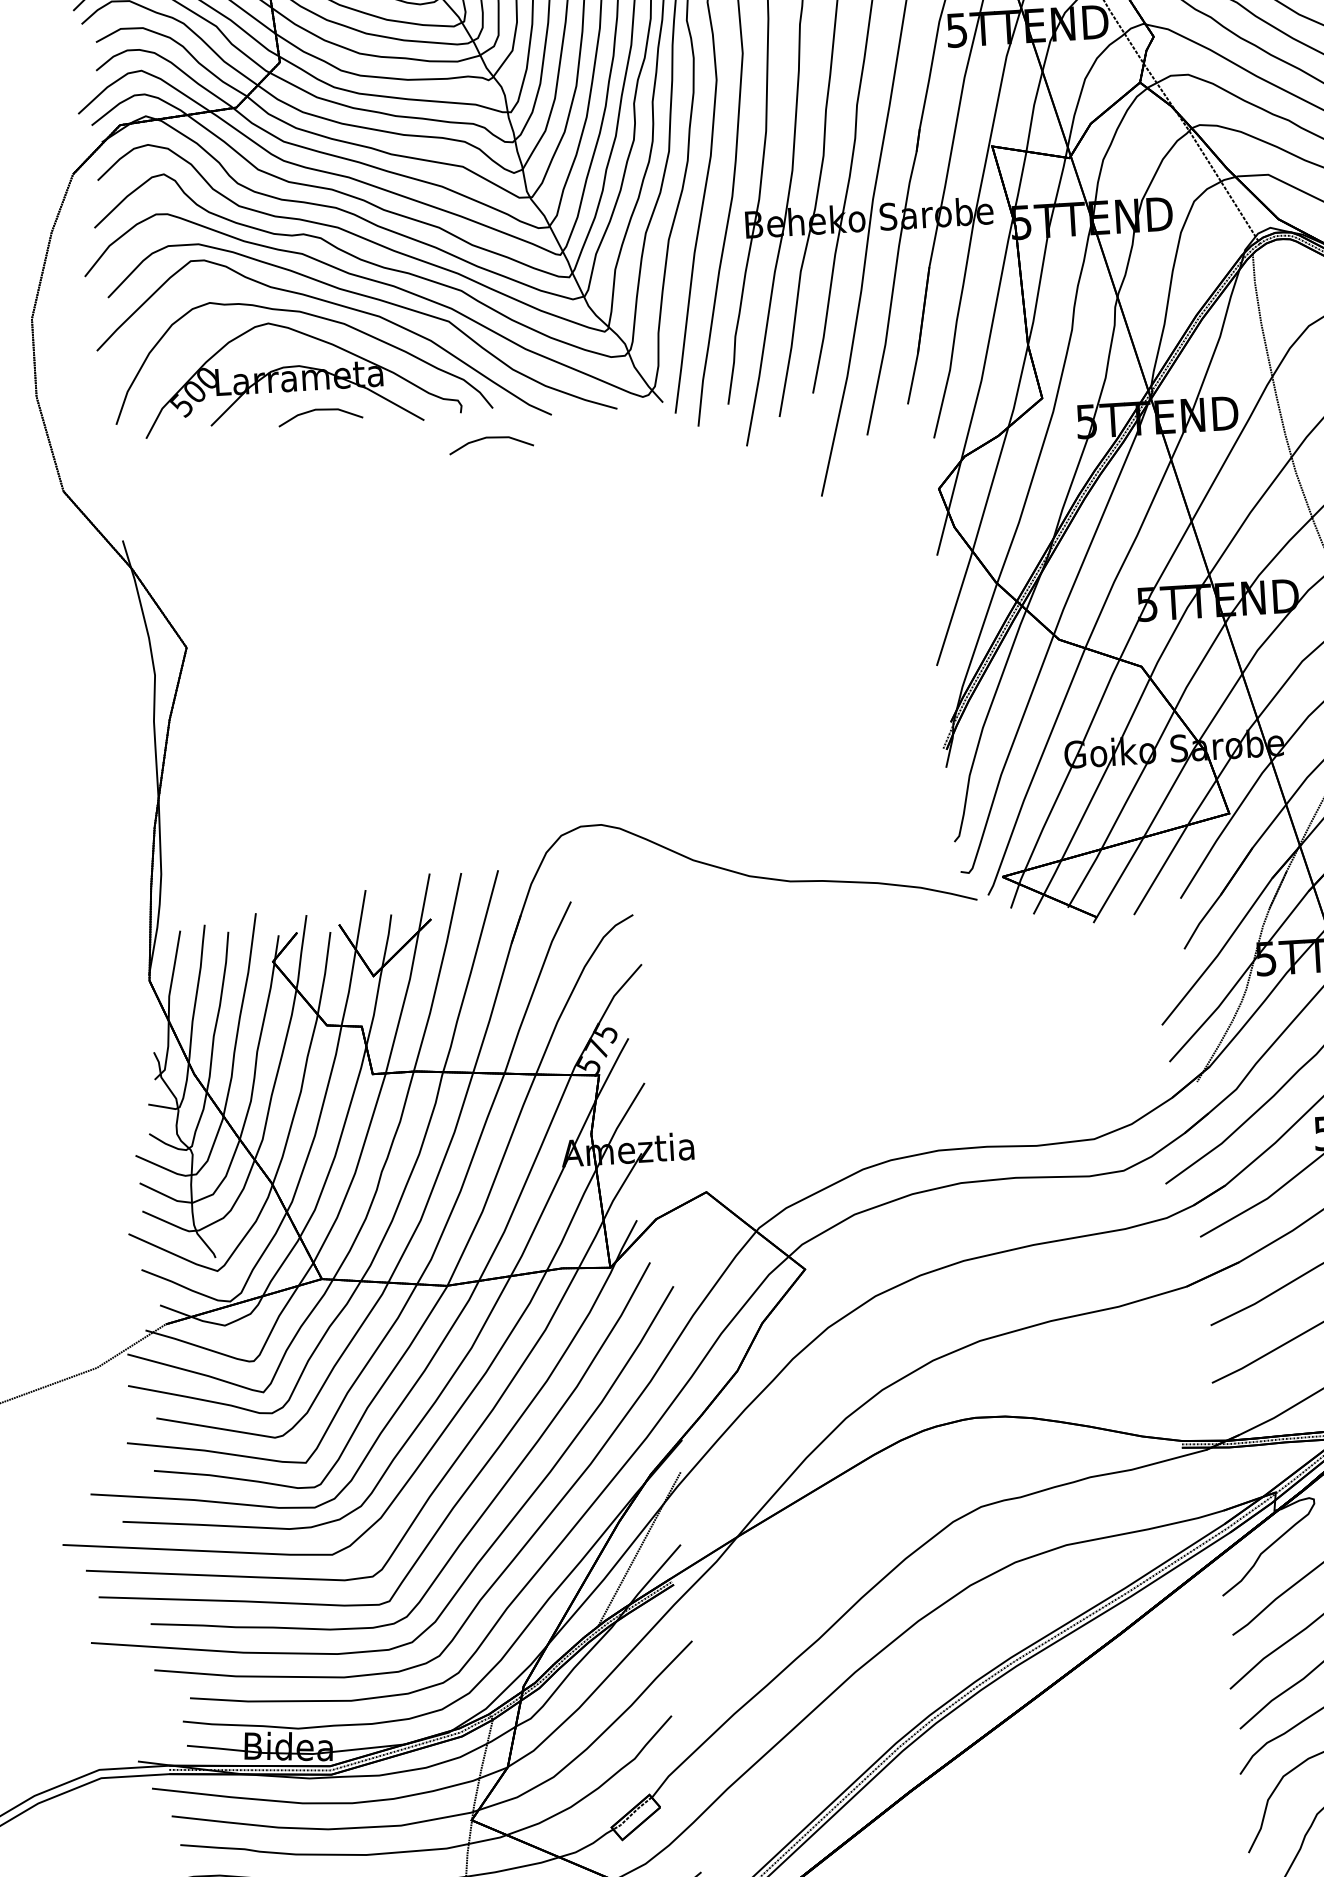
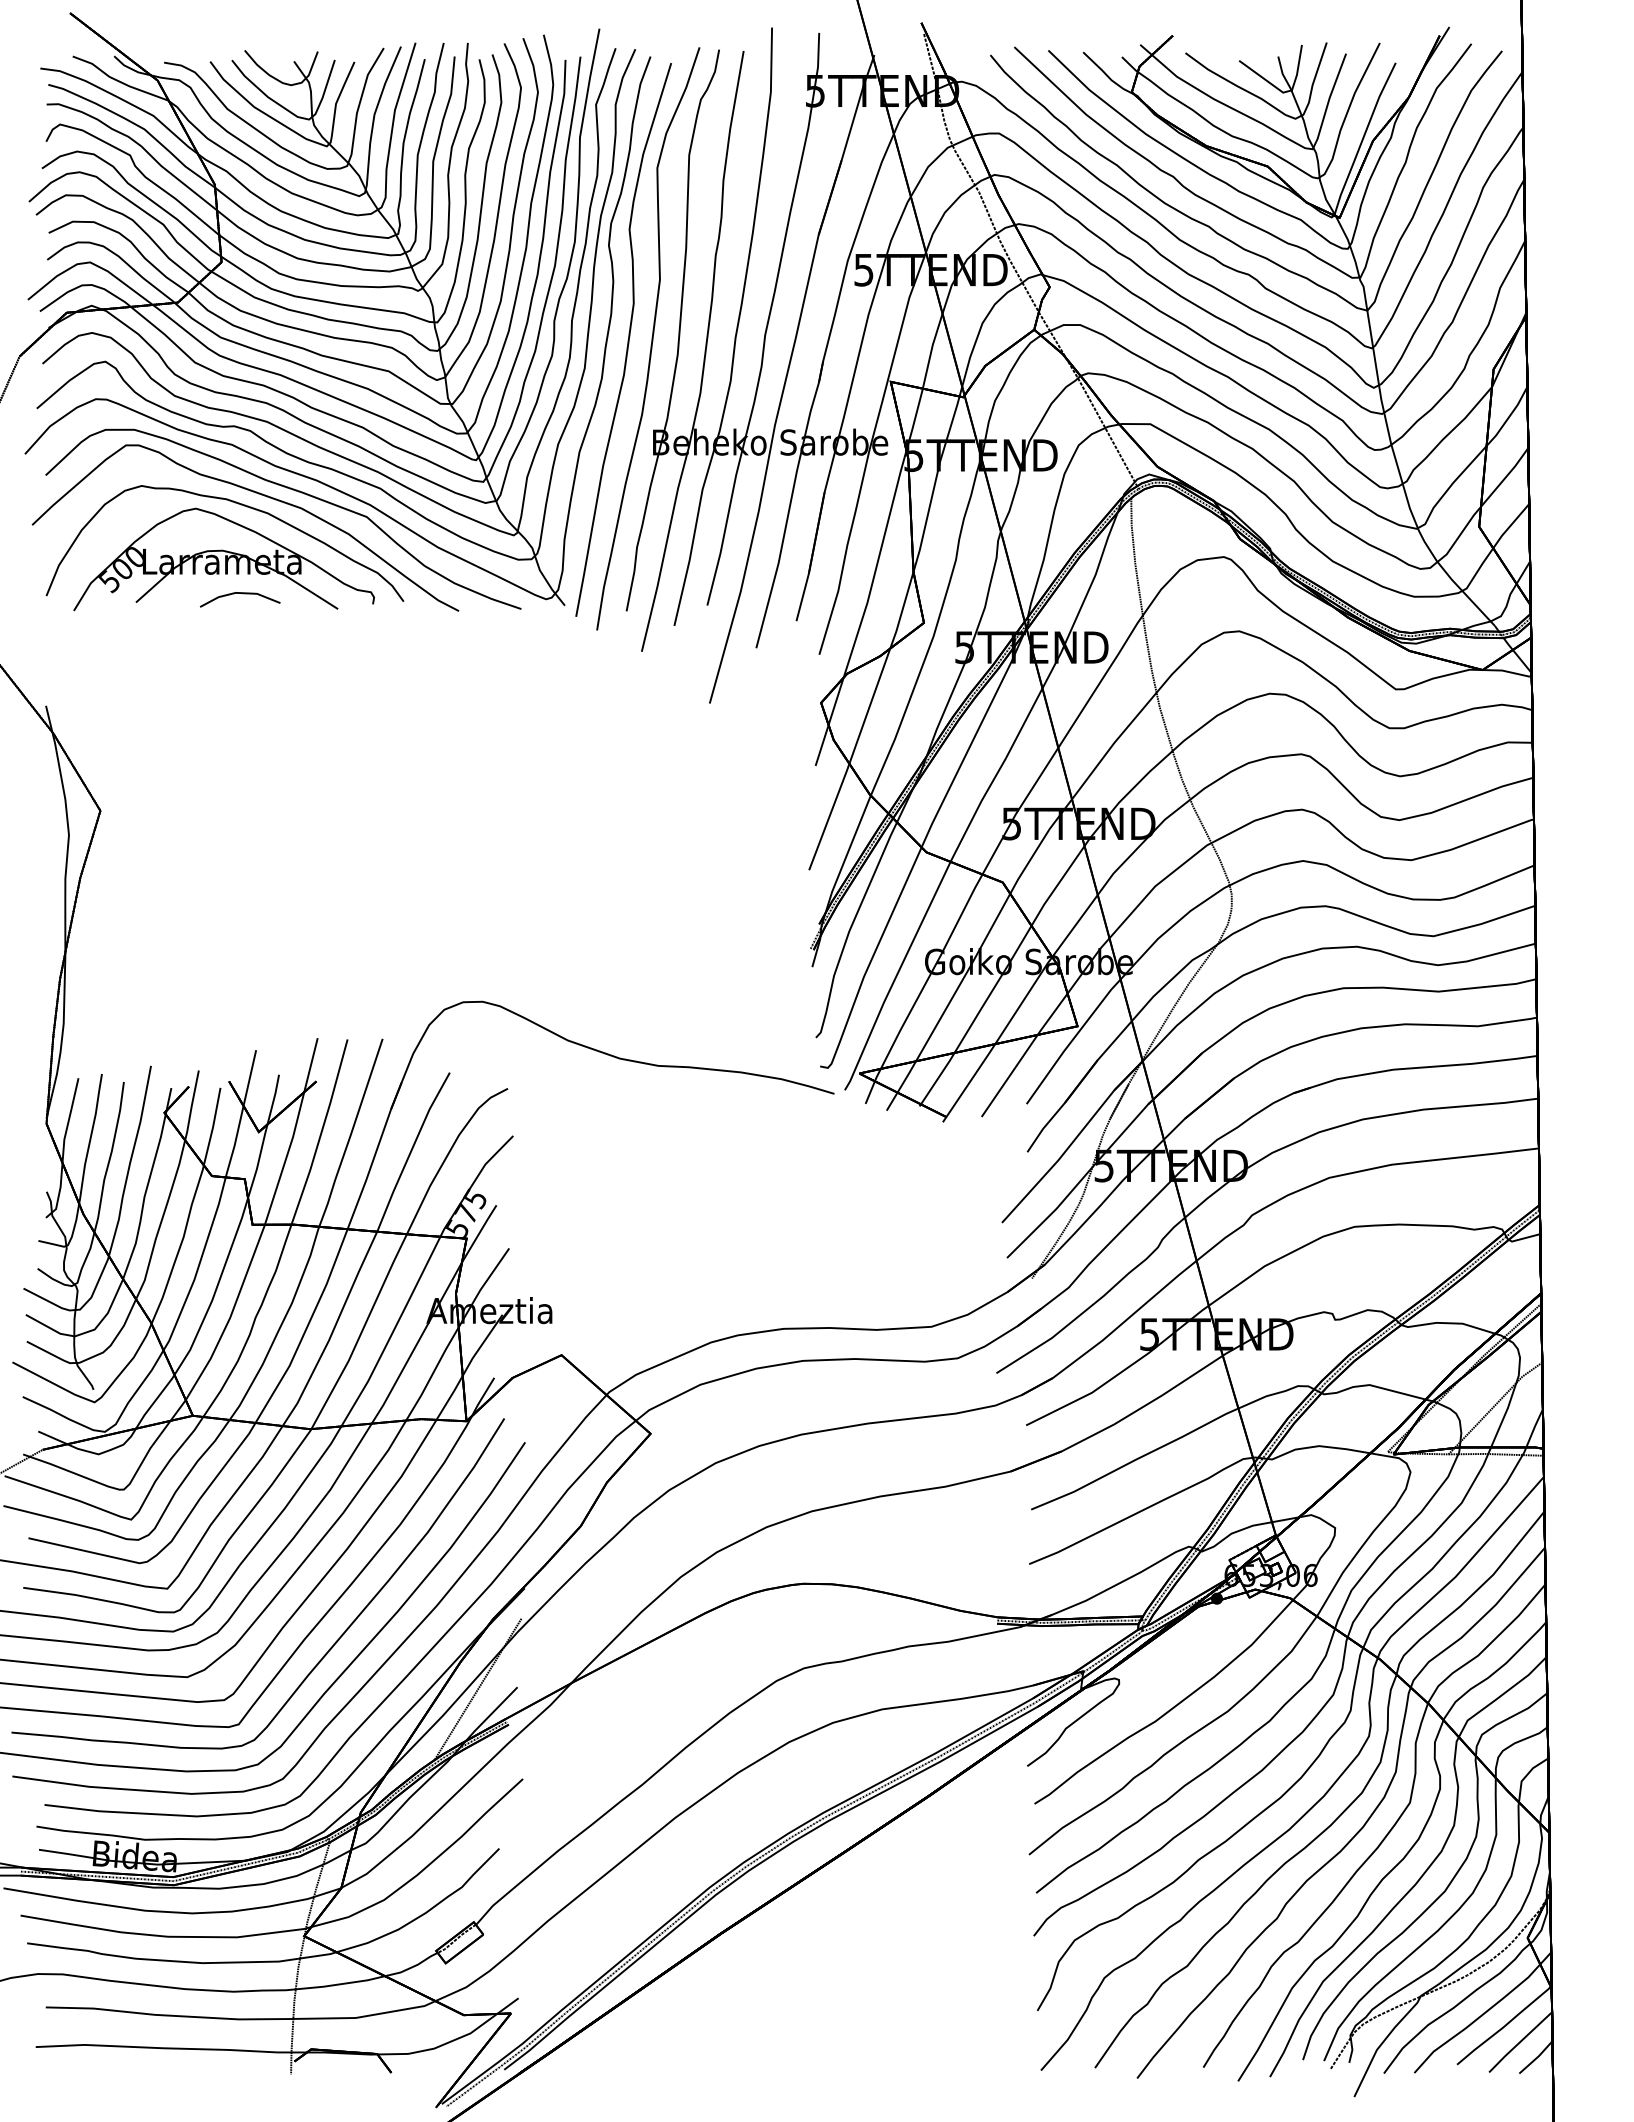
line: (493, 438) -> (402, 630), removed

